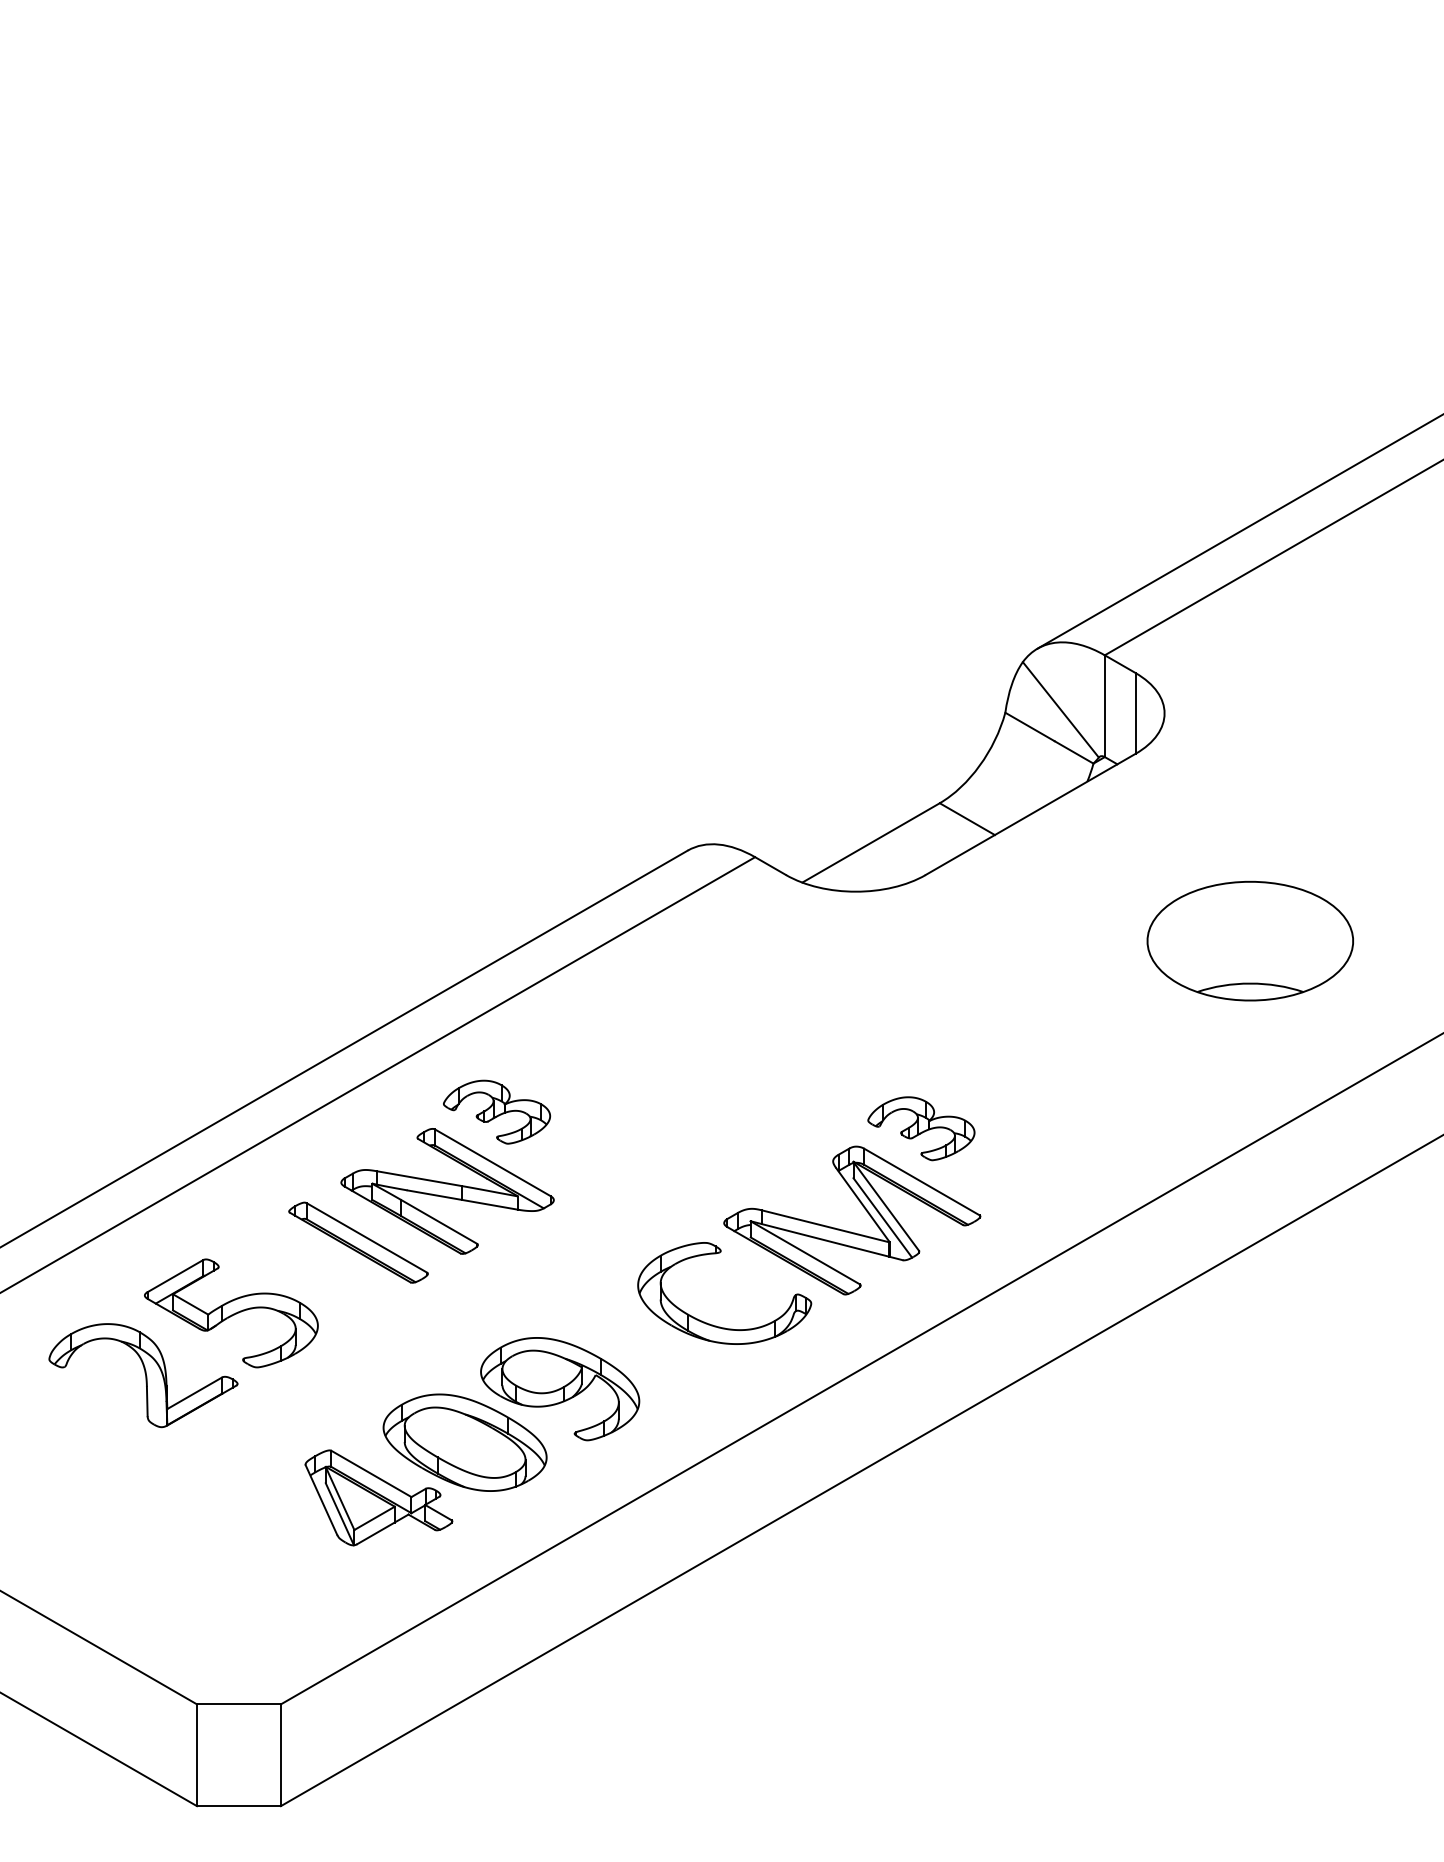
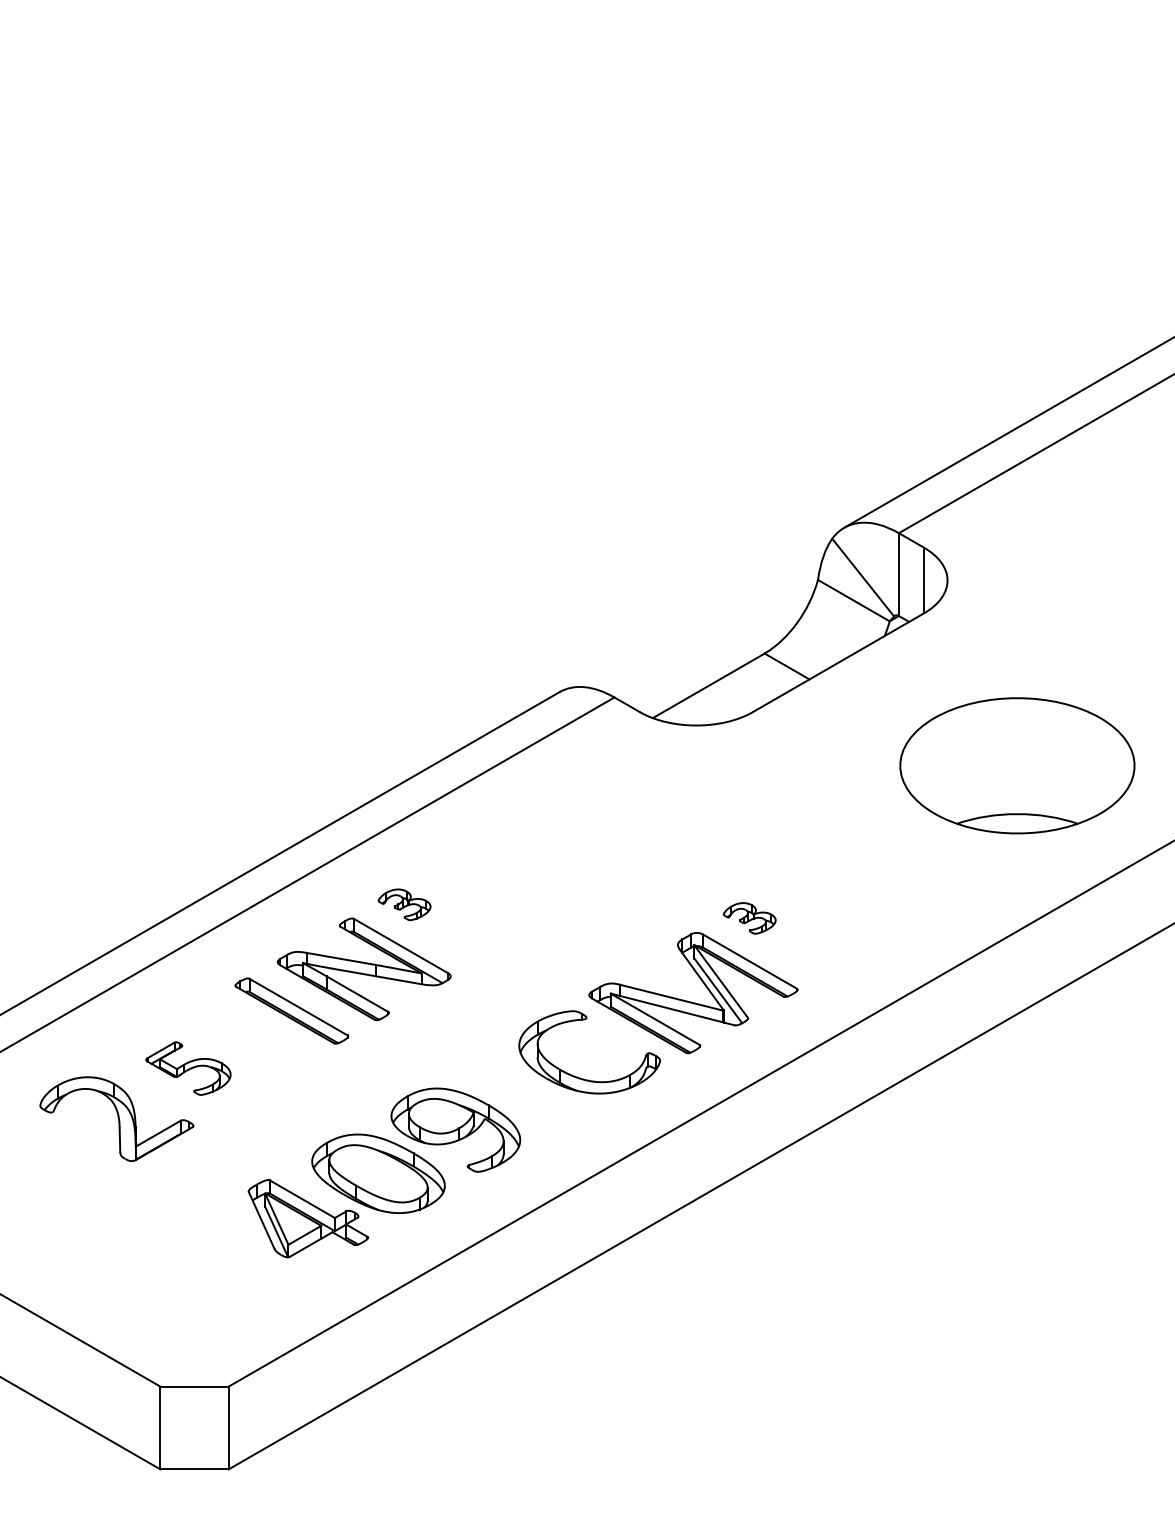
part: (1249, 940) -> (1016, 765), size x1.4
part: (497, 1111) -> (404, 904), size x0.6
part: (921, 1128) -> (749, 918), size x0.6
part: (231, 1313) -> (188, 1068), size x0.6

